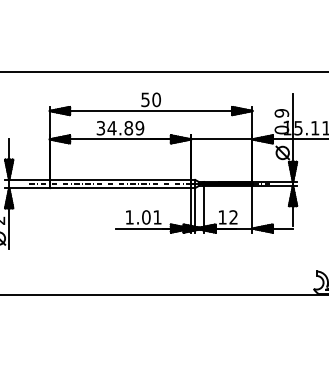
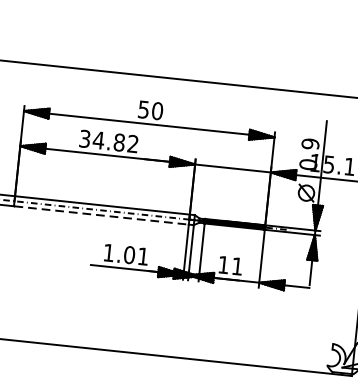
text: (139, 128) -> (132, 144), 34.89 -> 34.82
line: (120, 188) -> (101, 216), solid -> dashed
text: (233, 217) -> (237, 266), 12 -> 11

